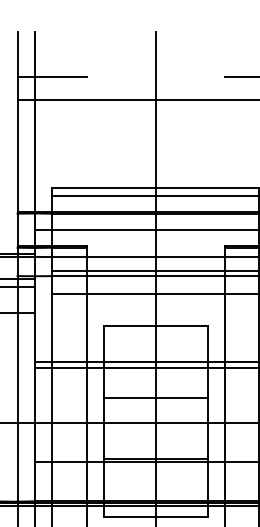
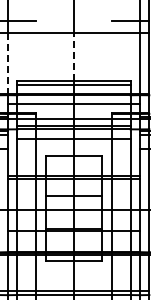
line: (154, 144) -> (73, 57), solid -> dashed
line: (35, 157) -> (8, 64), solid -> dashed

